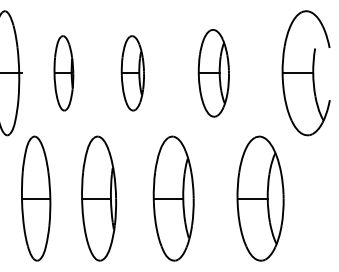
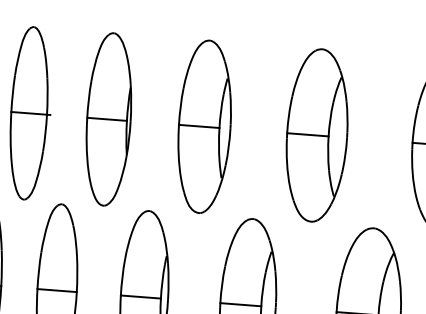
part: (63, 73) -> (108, 119), size x1.67
part: (132, 73) -> (204, 127), size x1.67
part: (213, 73) -> (316, 135), size x1.43

